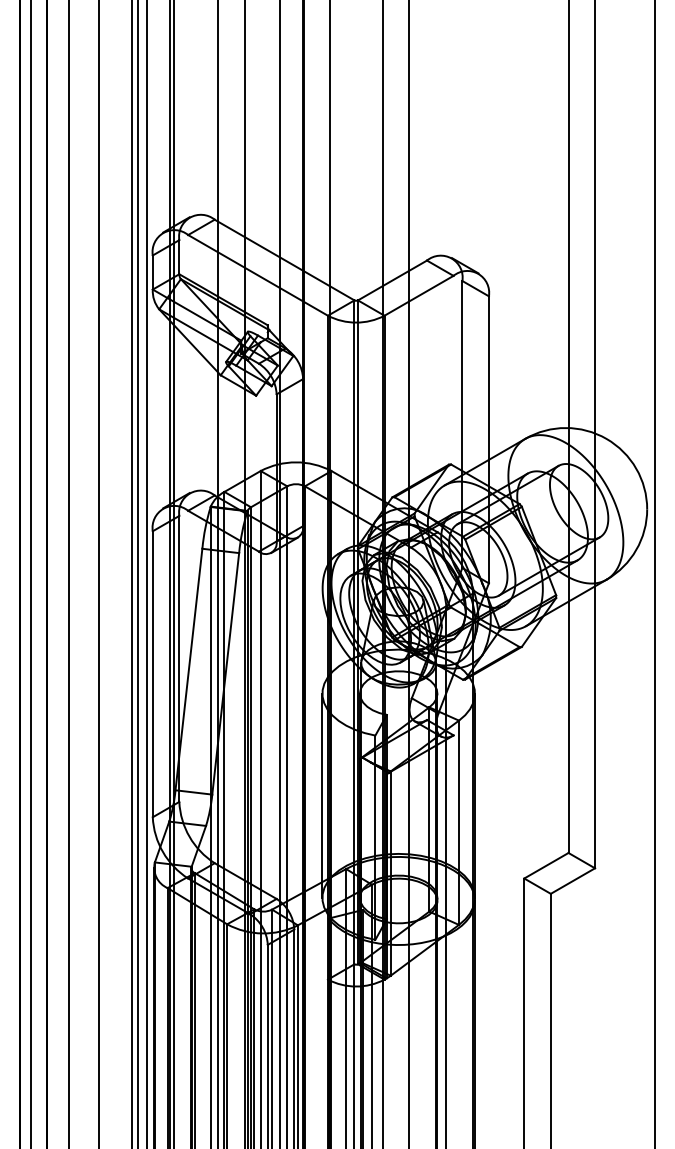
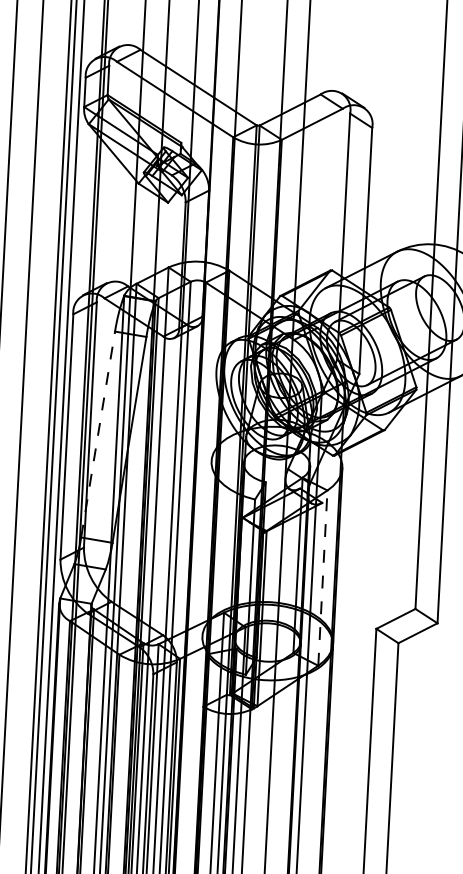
line: (189, 669) -> (98, 434), solid -> dashed
line: (322, 795) -> (207, 548), removed
line: (459, 822) -> (323, 577), solid -> dashed

